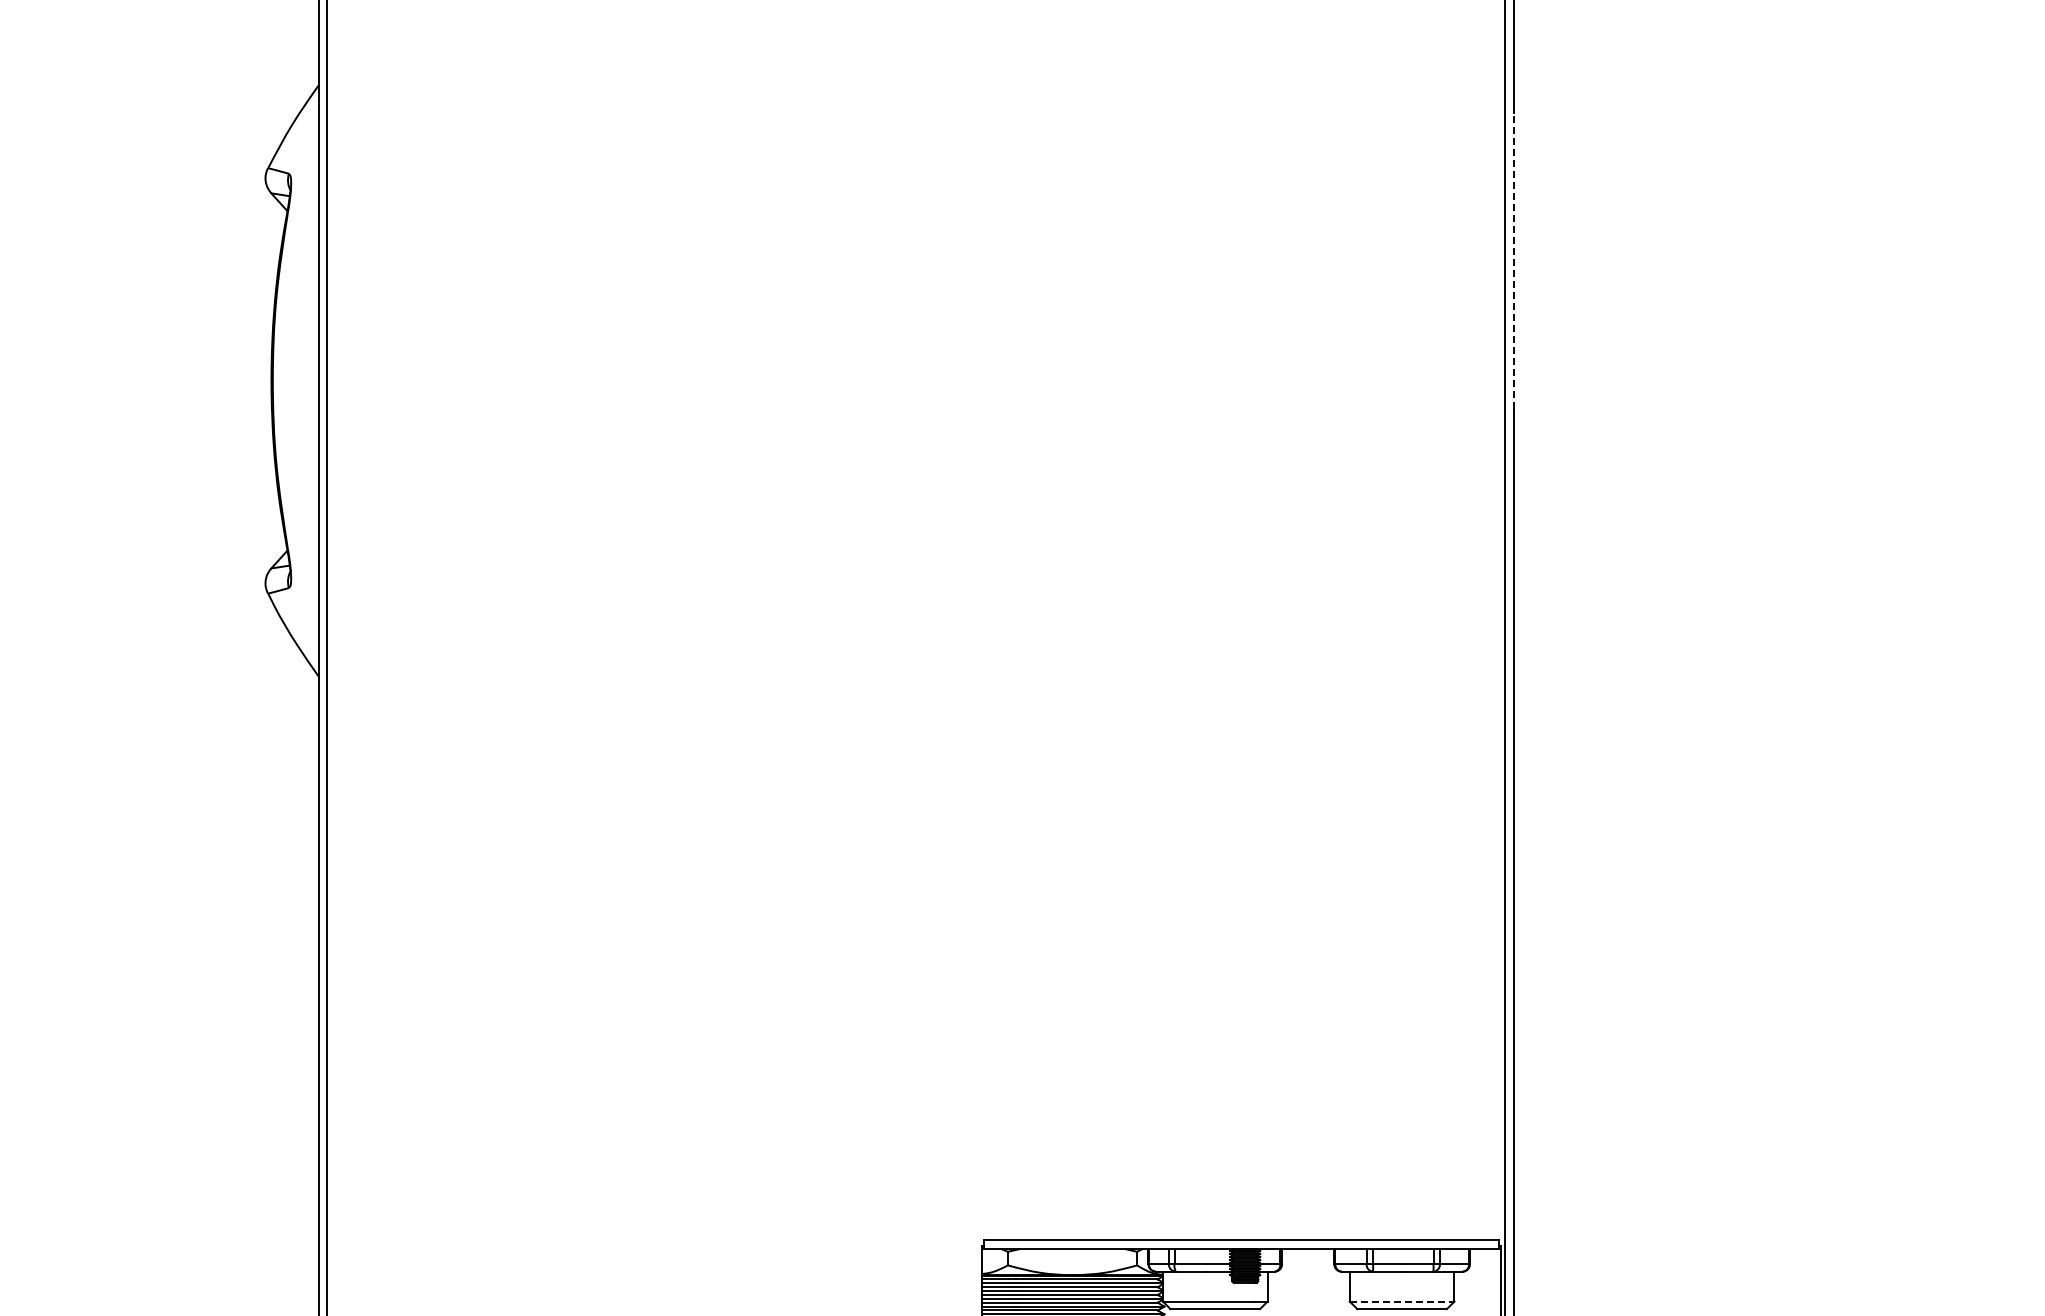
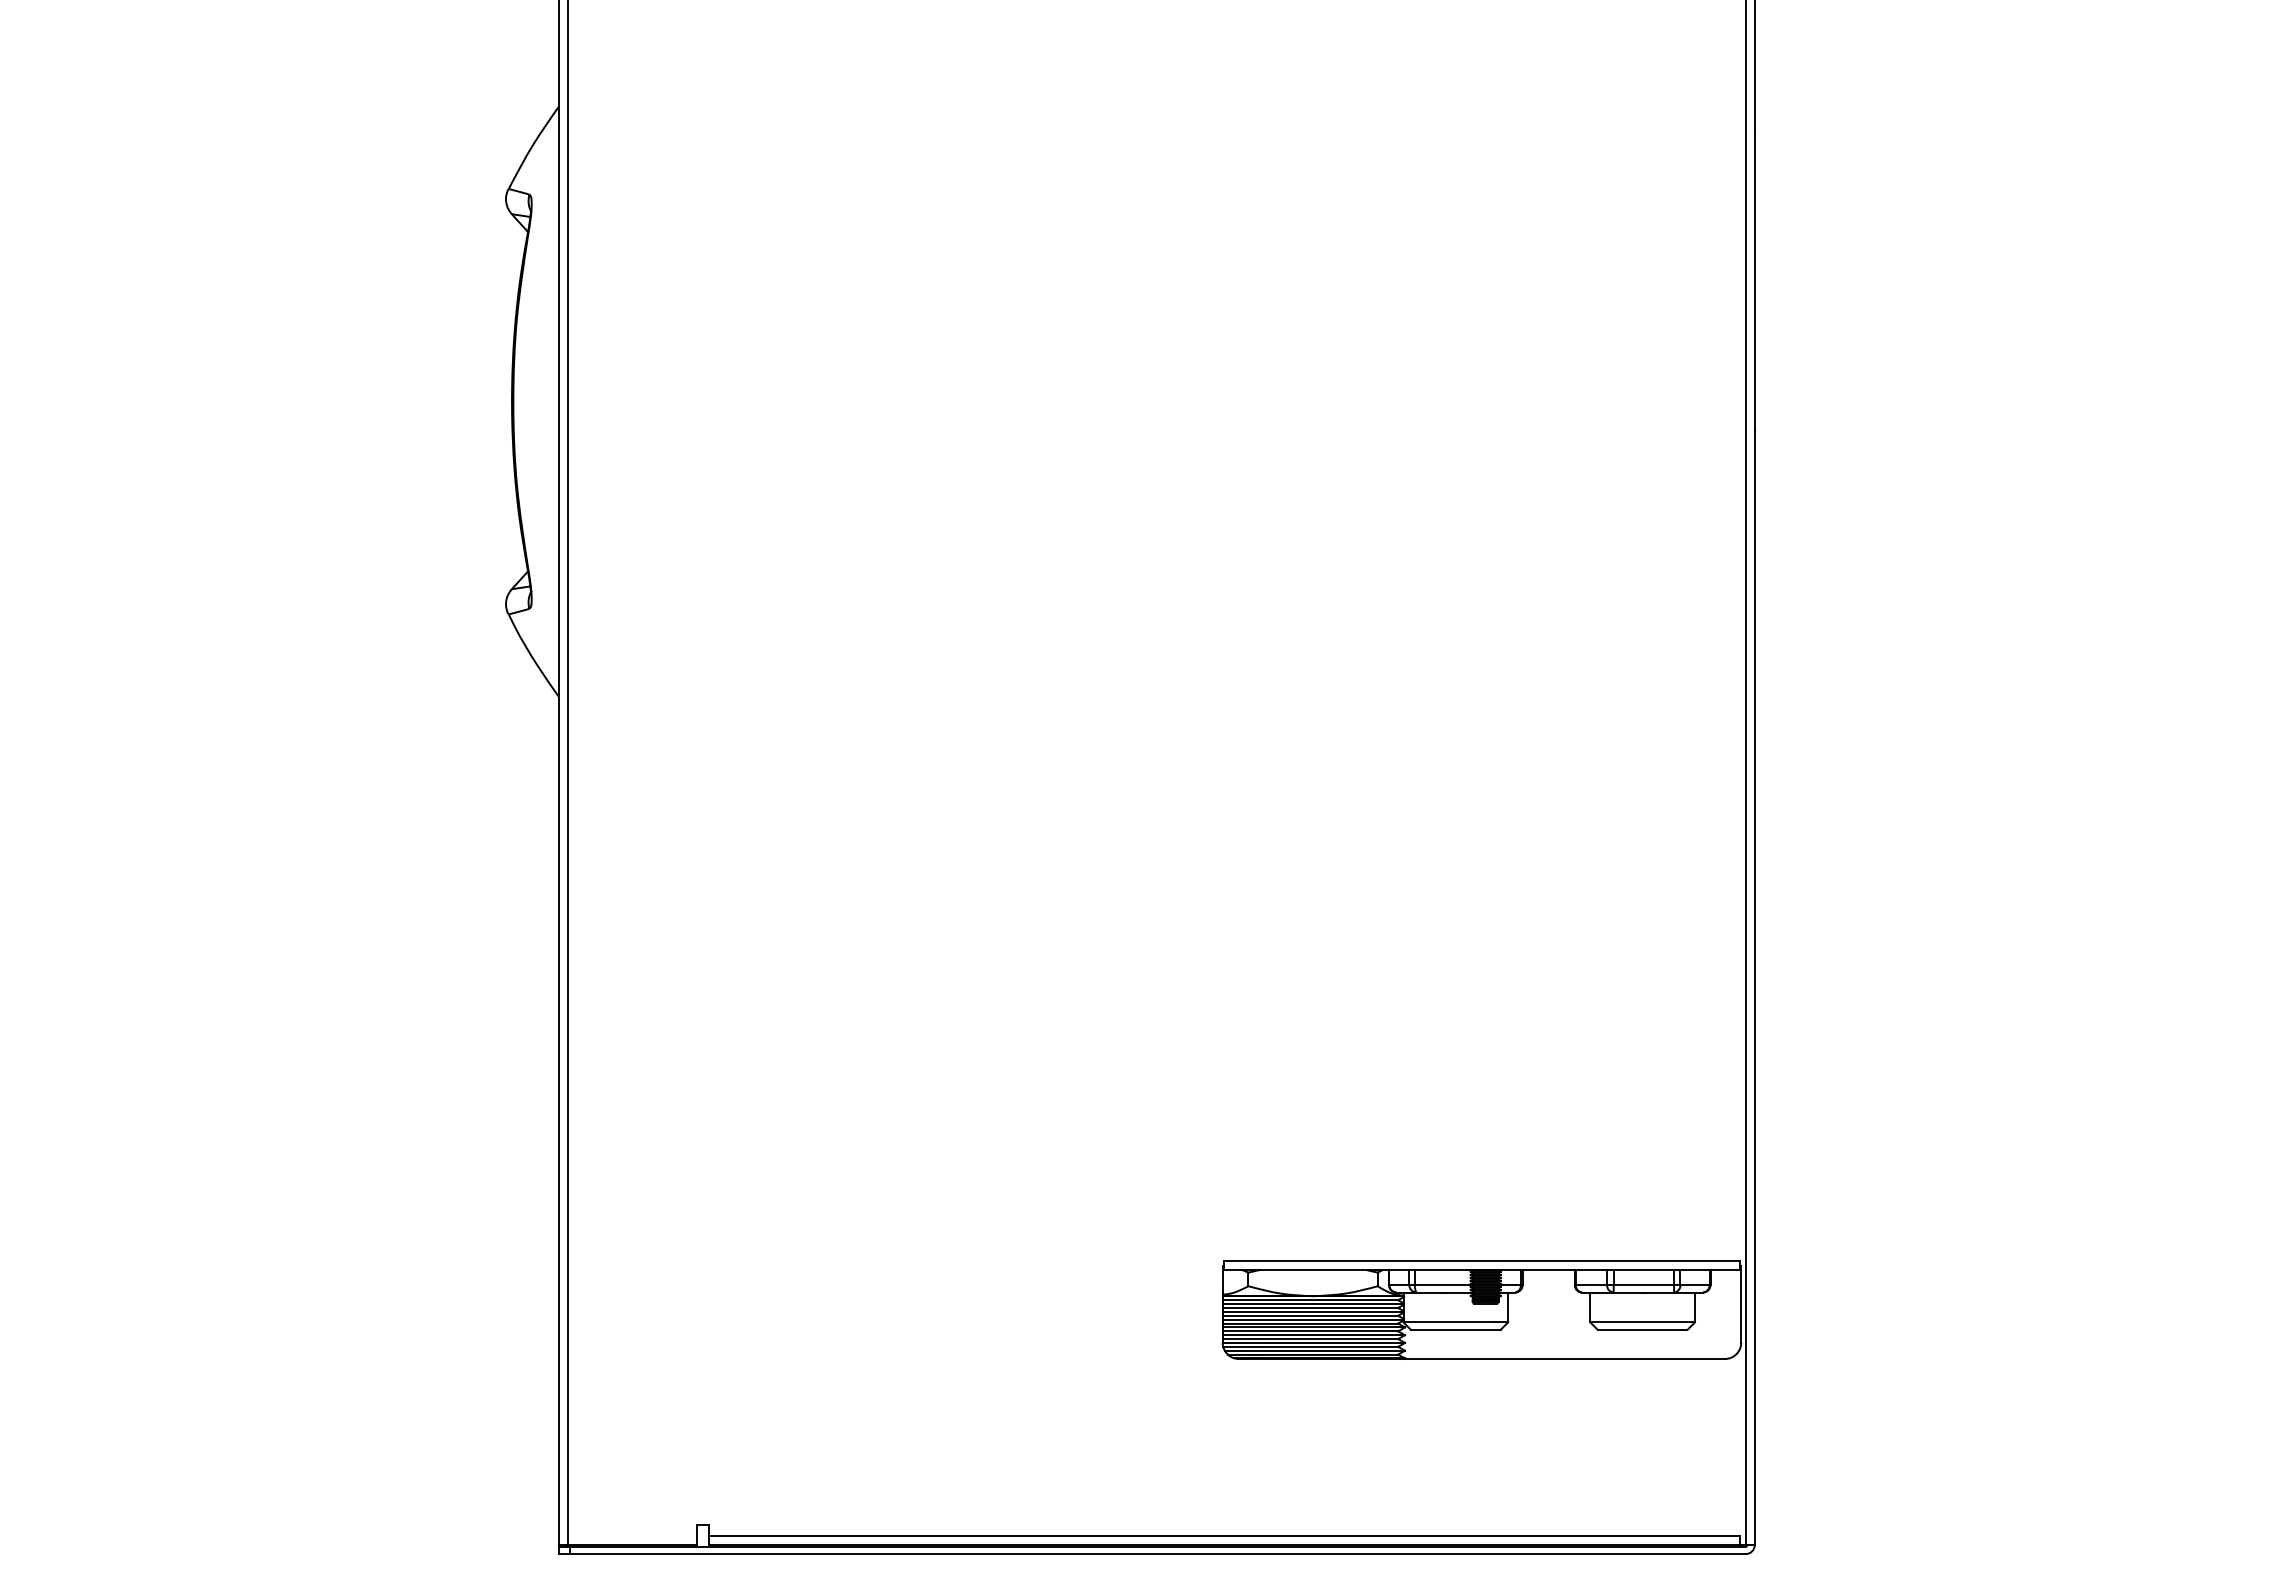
line: (1513, 261) -> (1754, 282), dashed -> solid
line: (1402, 1301) -> (1643, 1322), dashed -> solid

